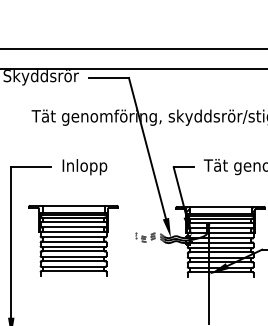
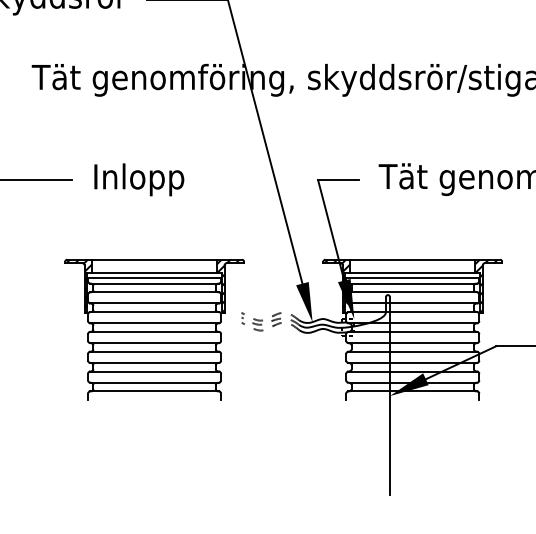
part: (73, 240) -> (154, 329), moved

